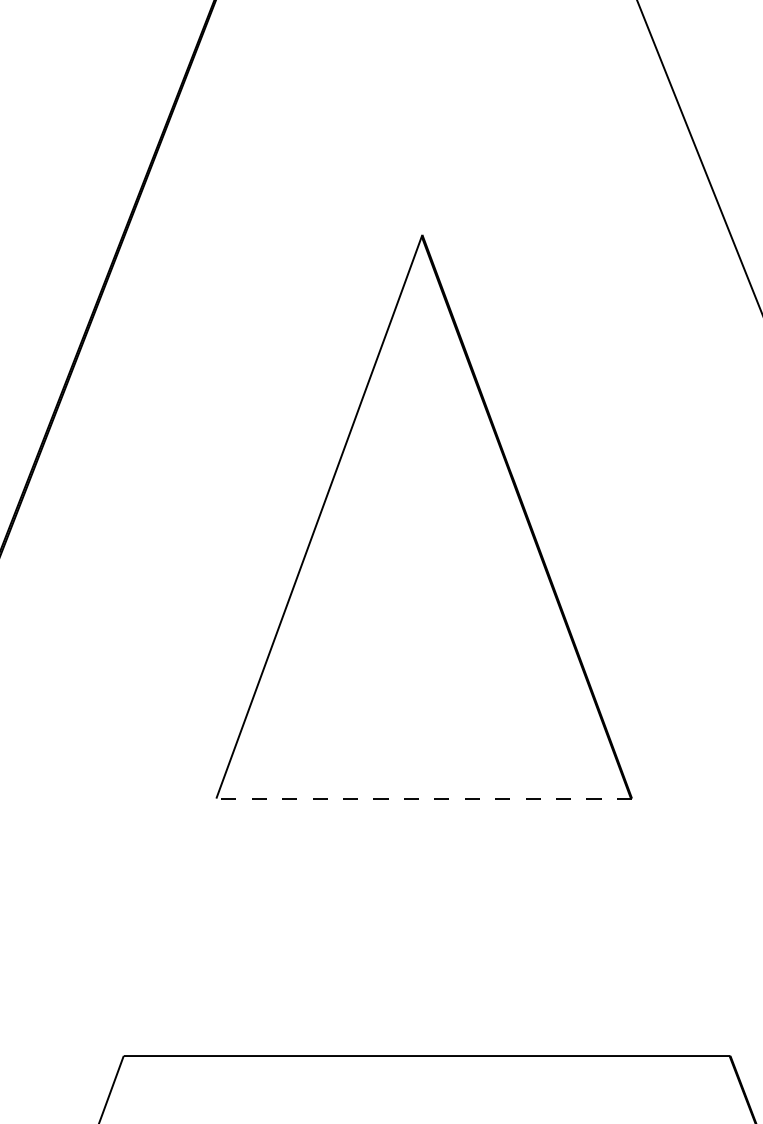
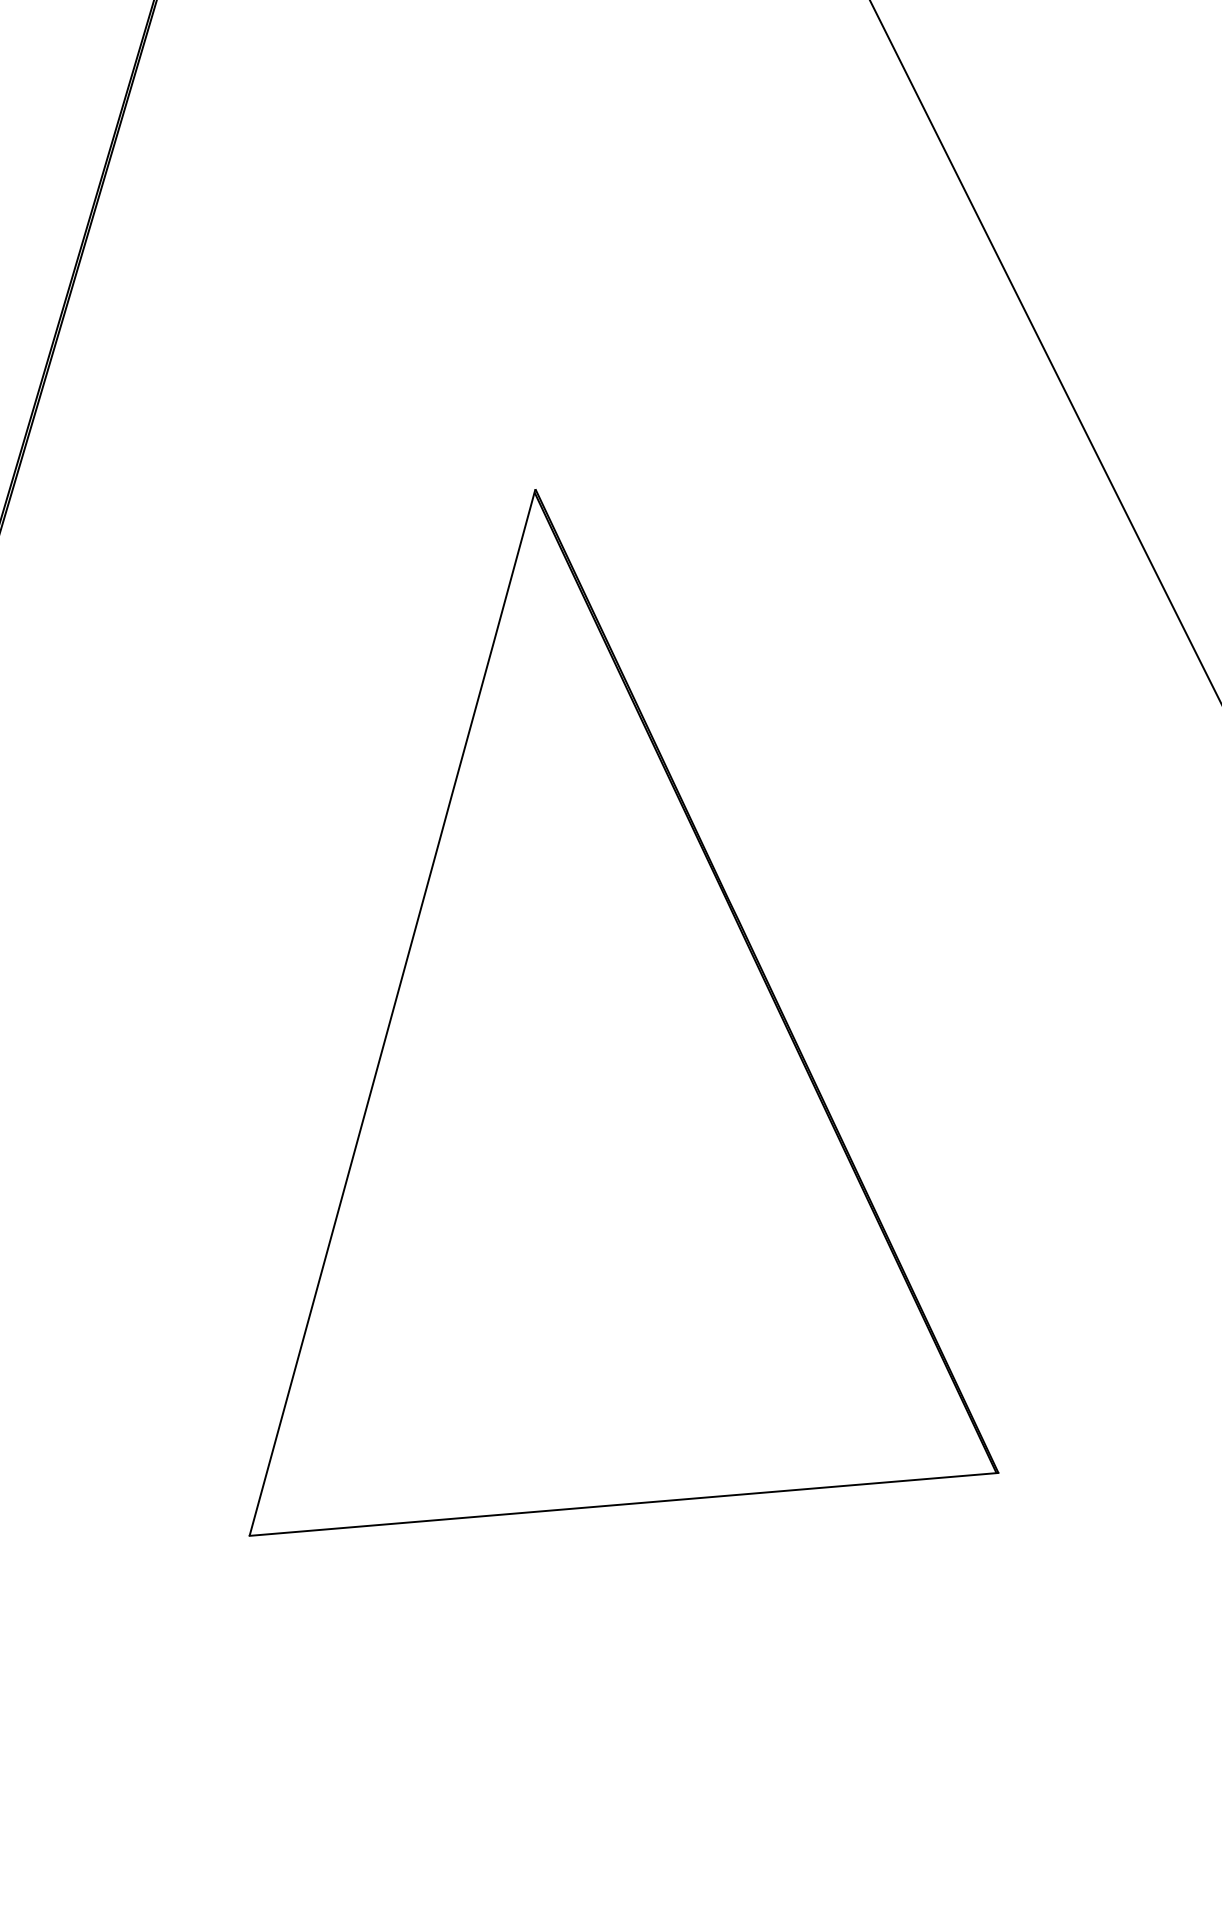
line: (424, 798) -> (624, 1504), dashed -> solid

